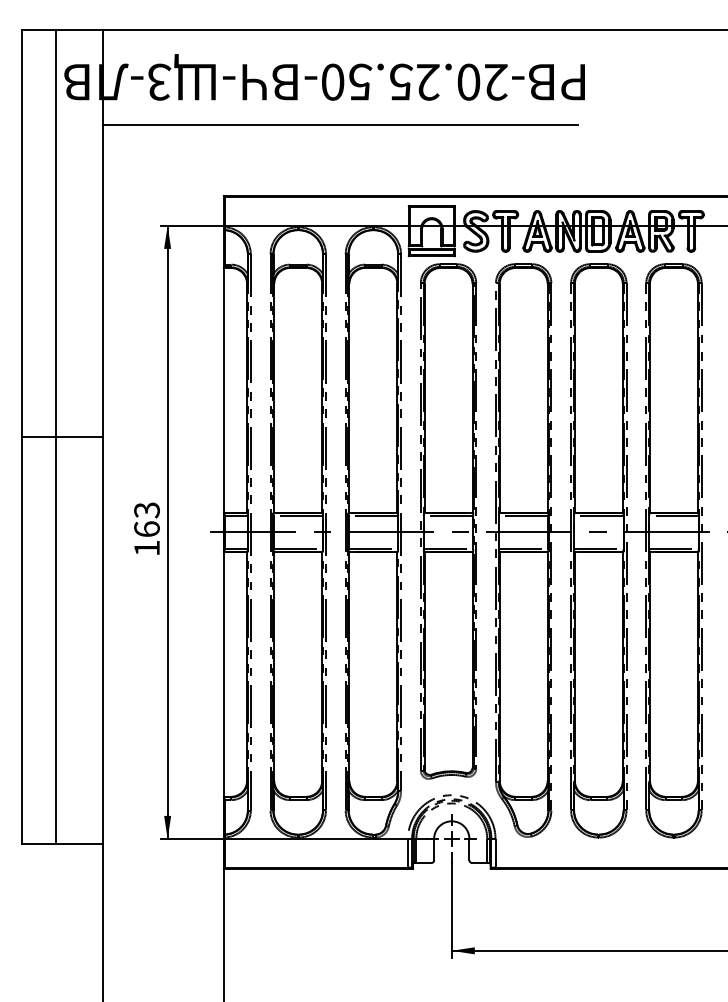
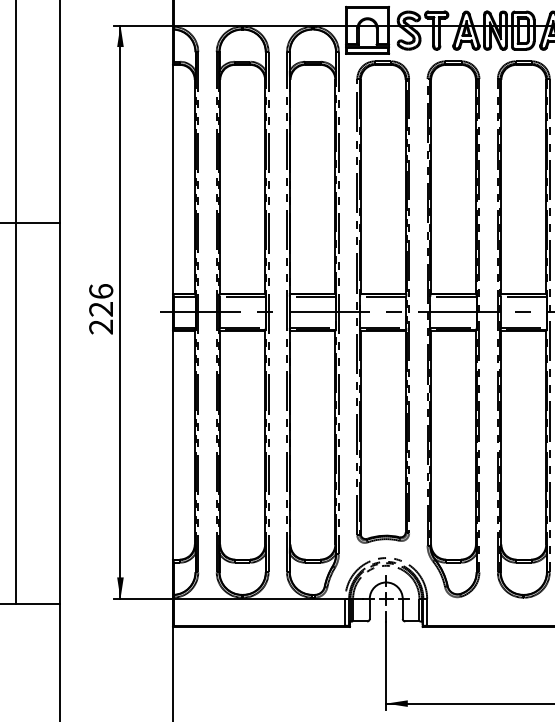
text: (146, 529) -> (100, 309), 163 -> 226

